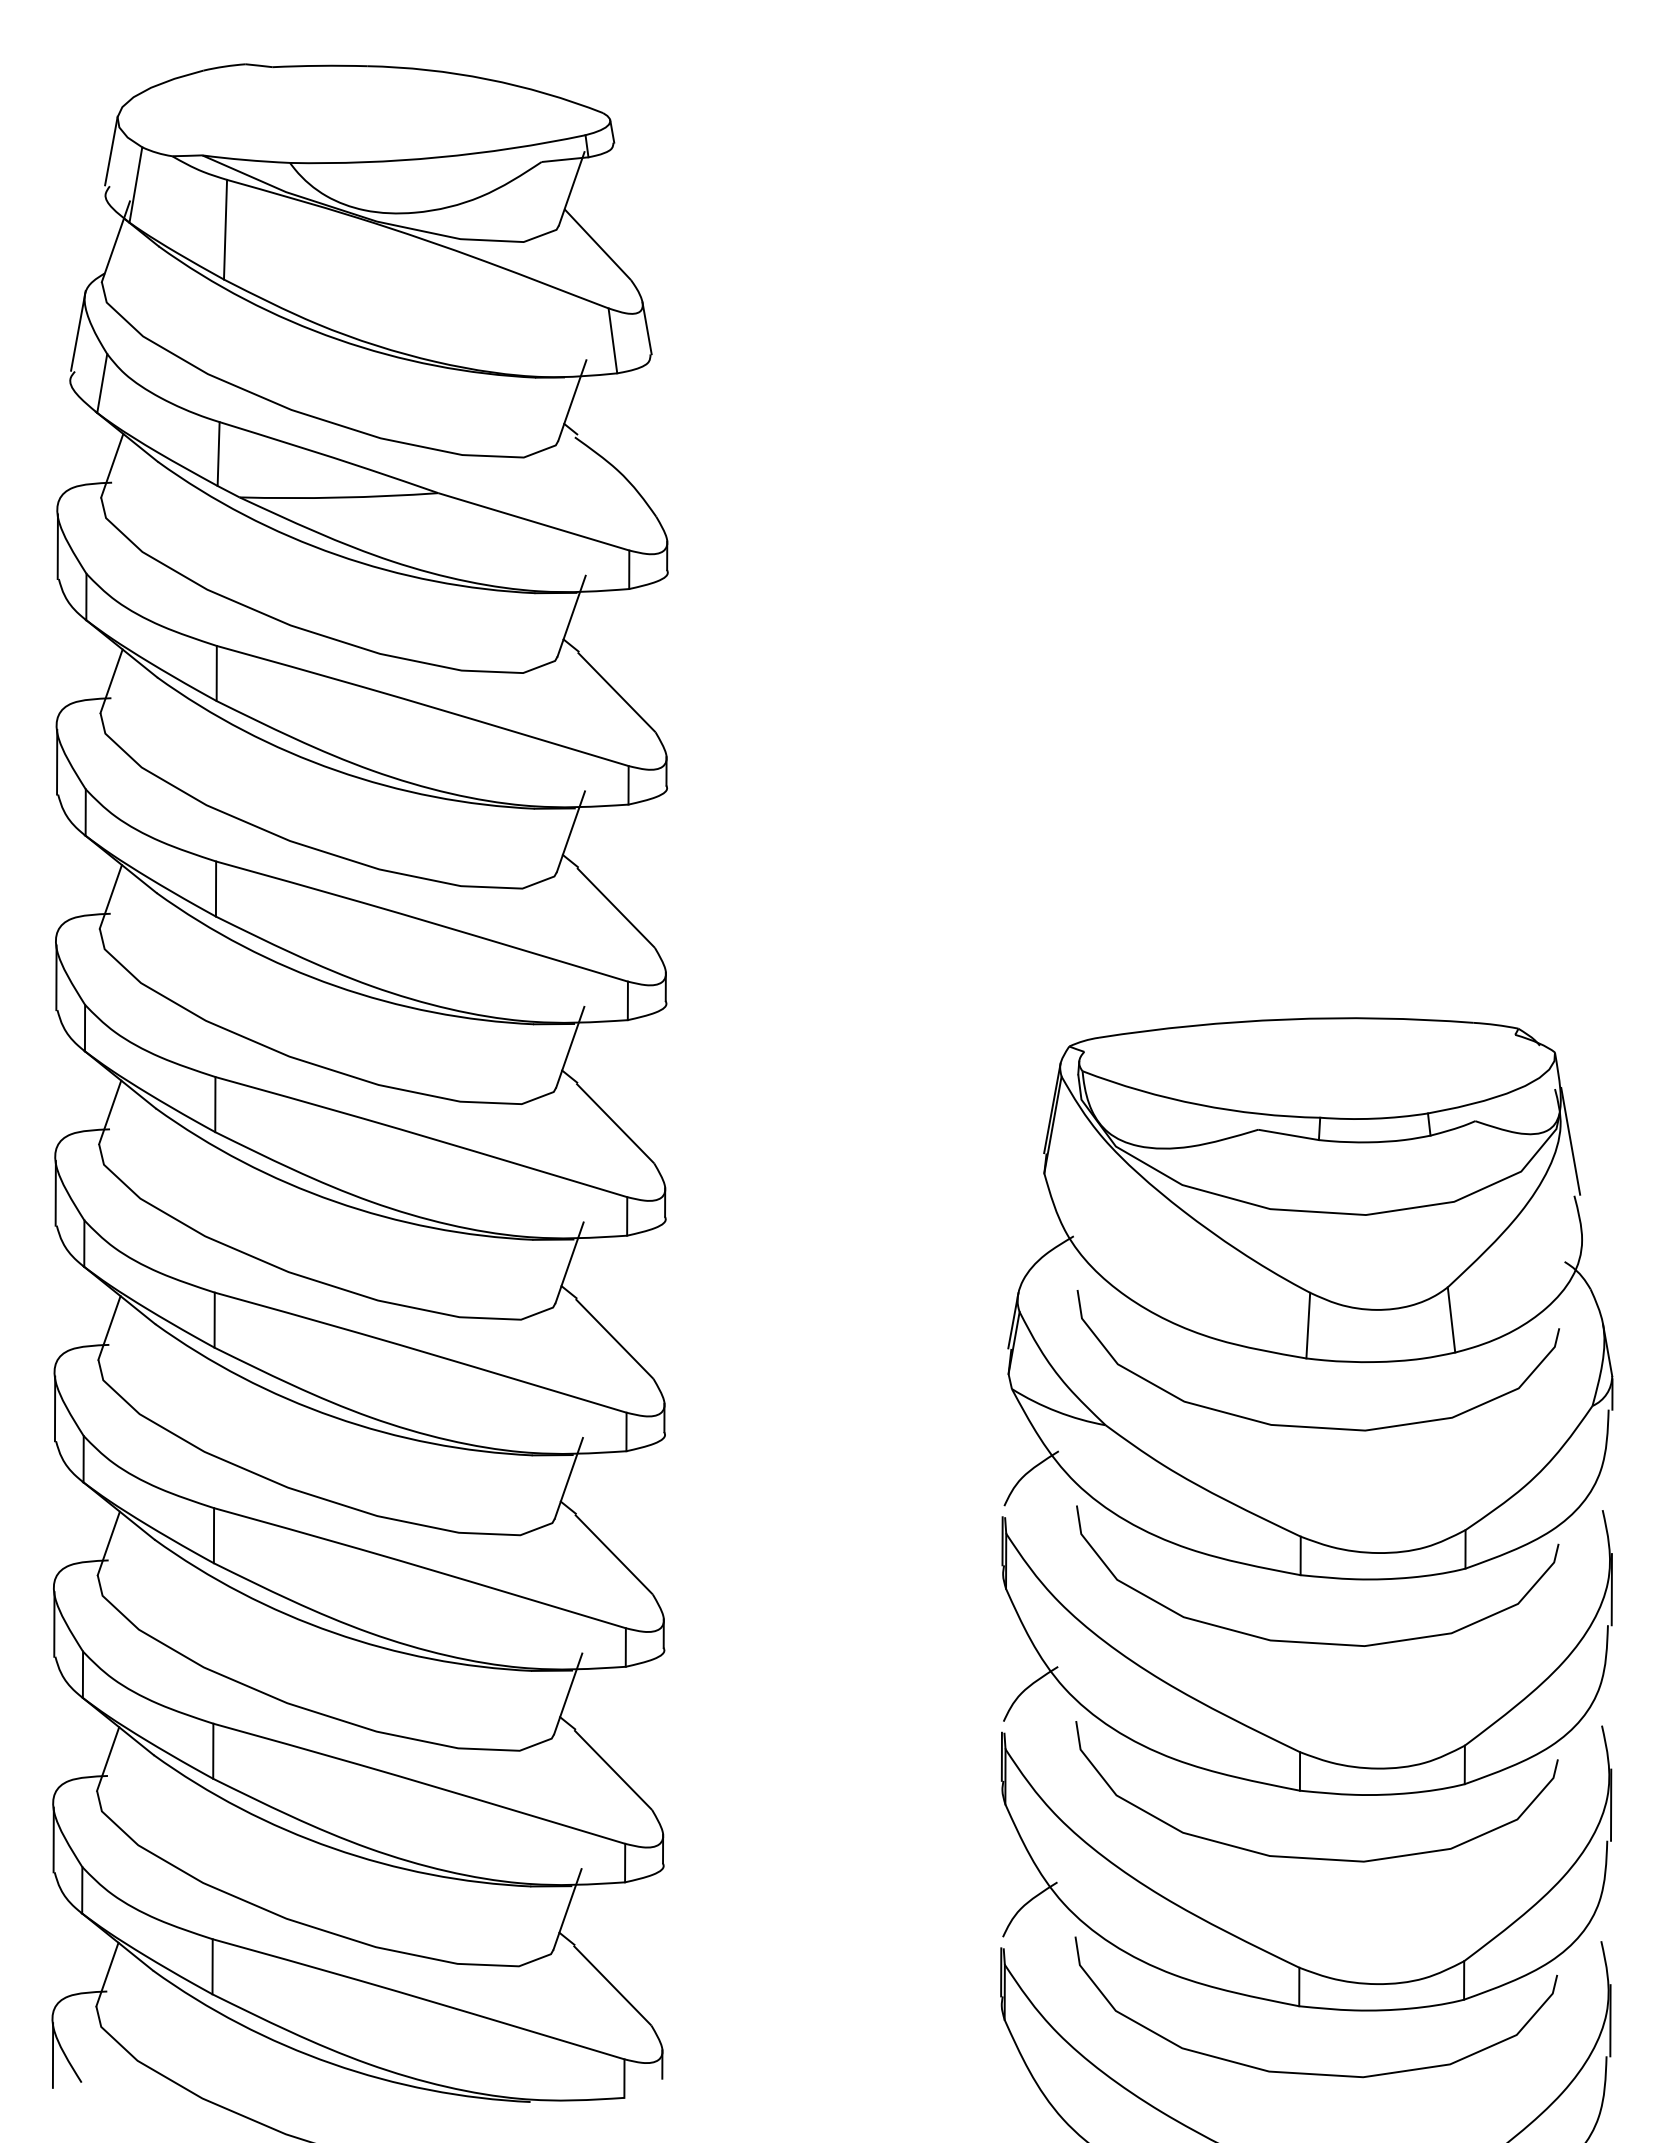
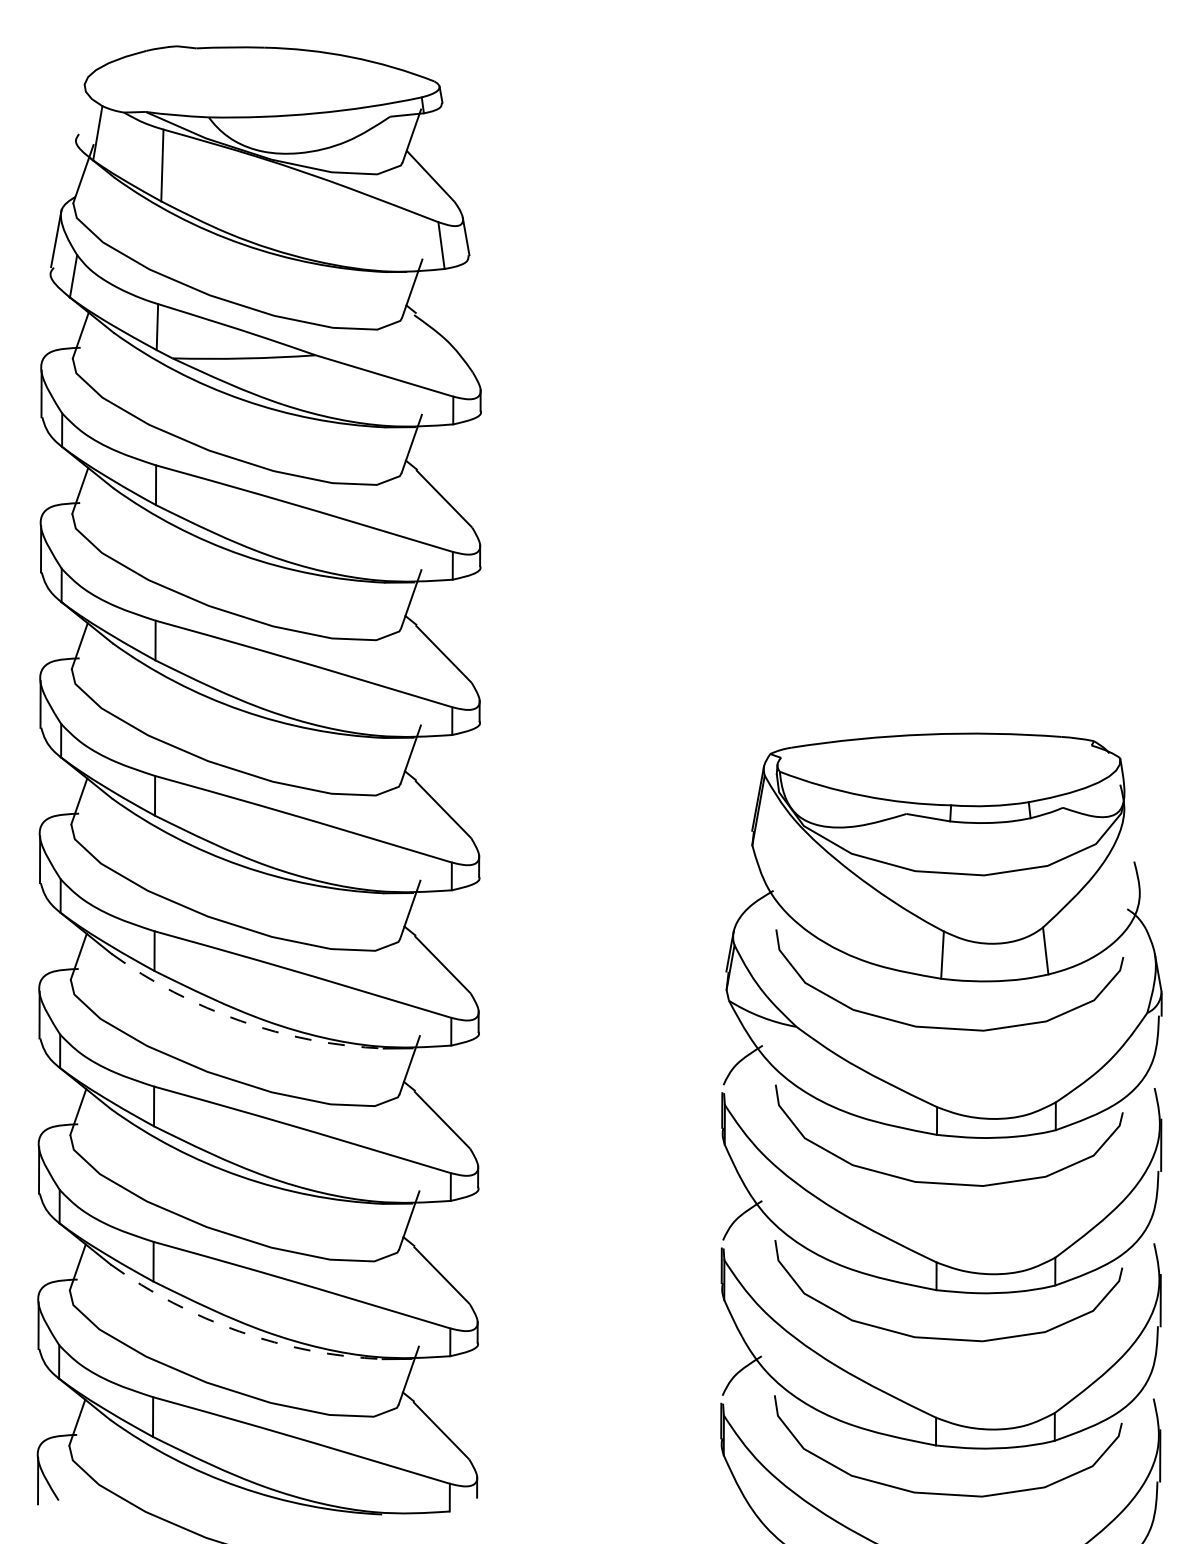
line: (111, 150) -> (80, 108), removed
line: (1570, 1140) -> (1131, 821), removed
arc: (334, 1417) -> (240, 1021), solid -> dashed
arc: (332, 1848) -> (239, 1331), solid -> dashed

